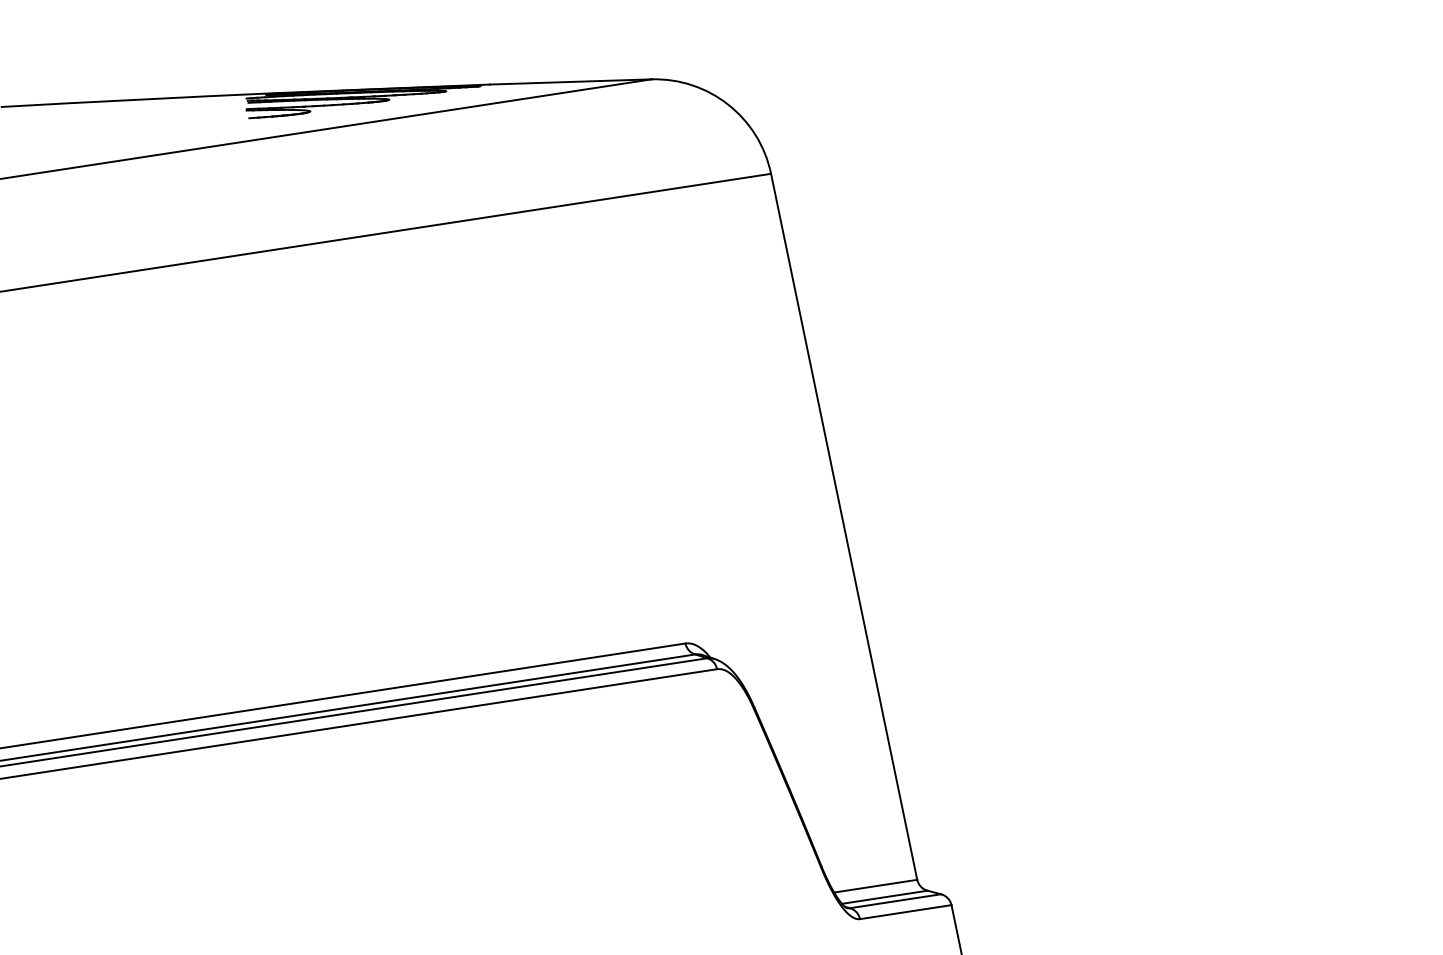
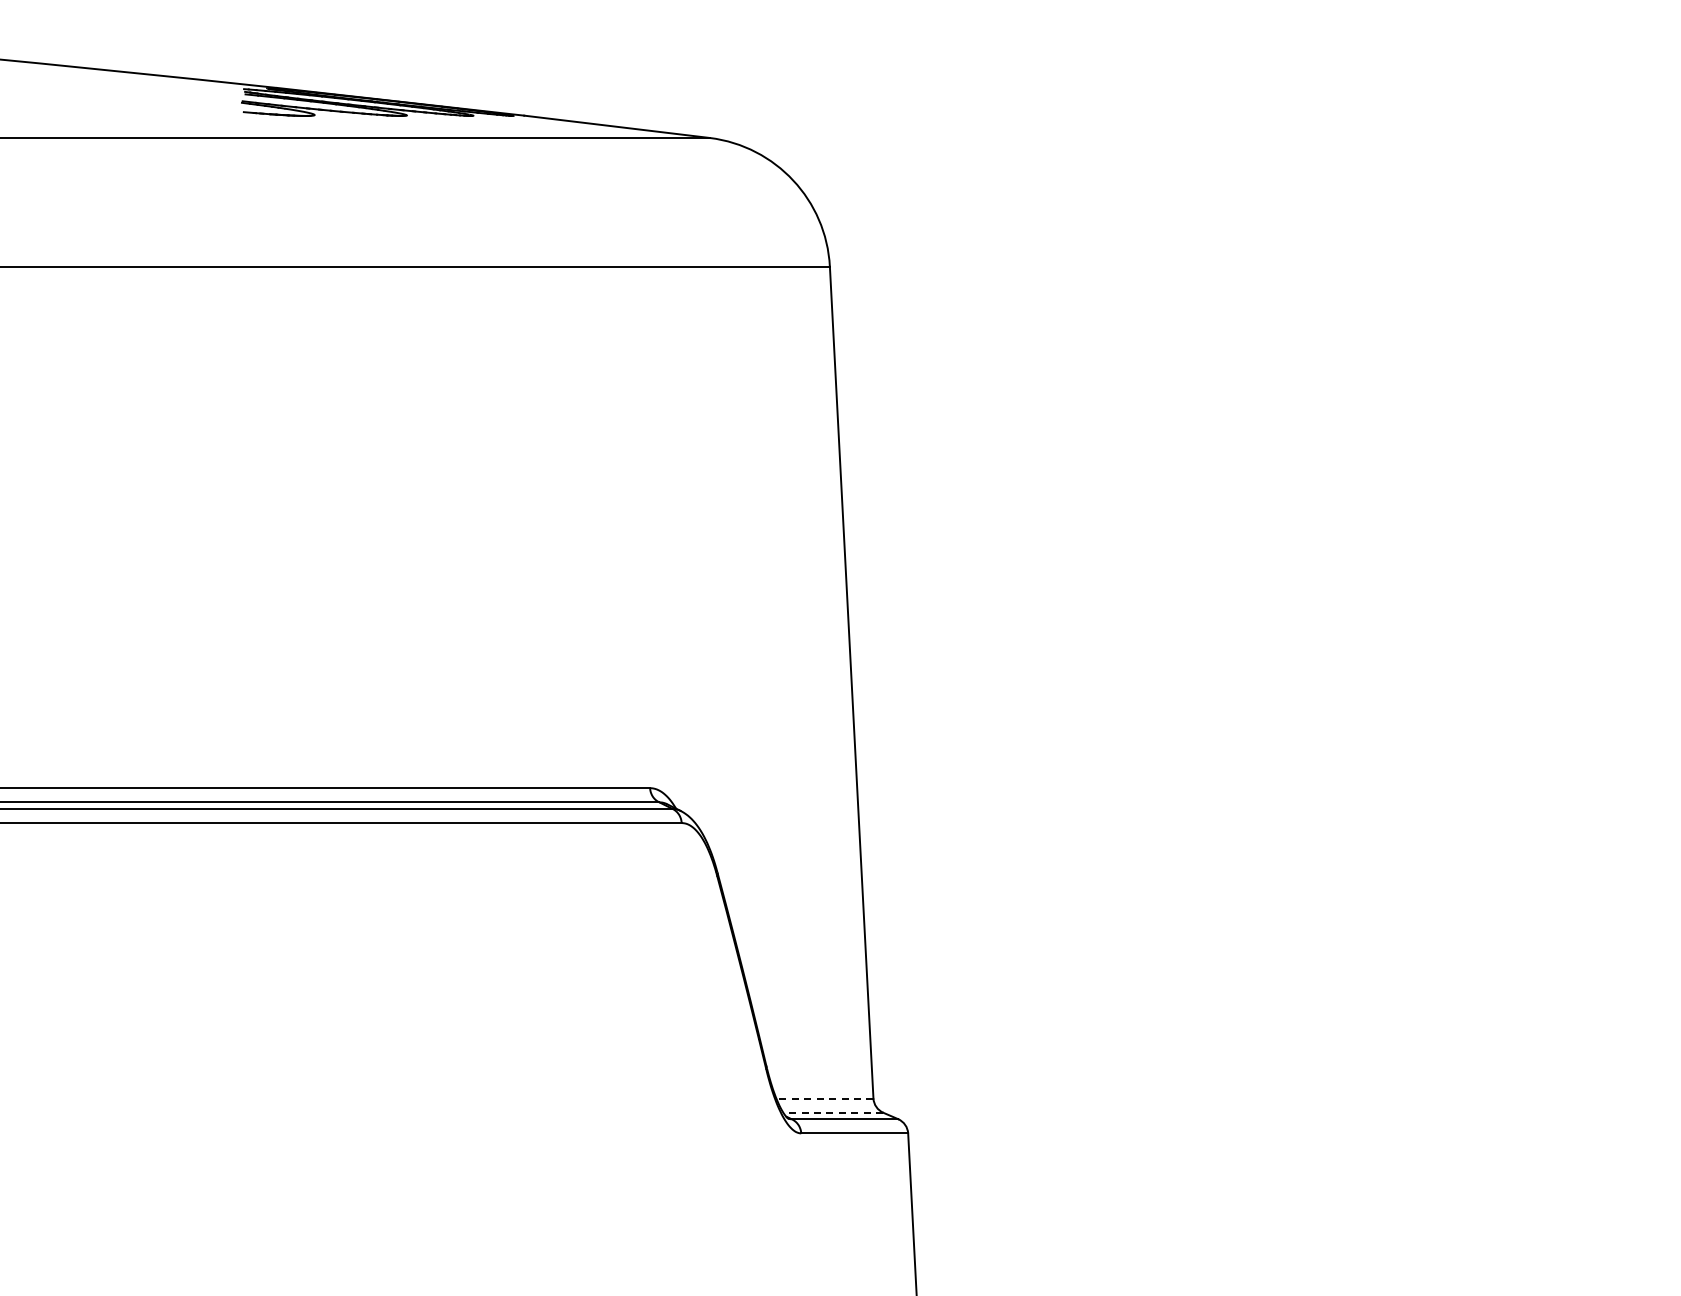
line: (875, 886) -> (824, 1098), solid -> dashed
line: (884, 897) -> (832, 1112), solid -> dashed

